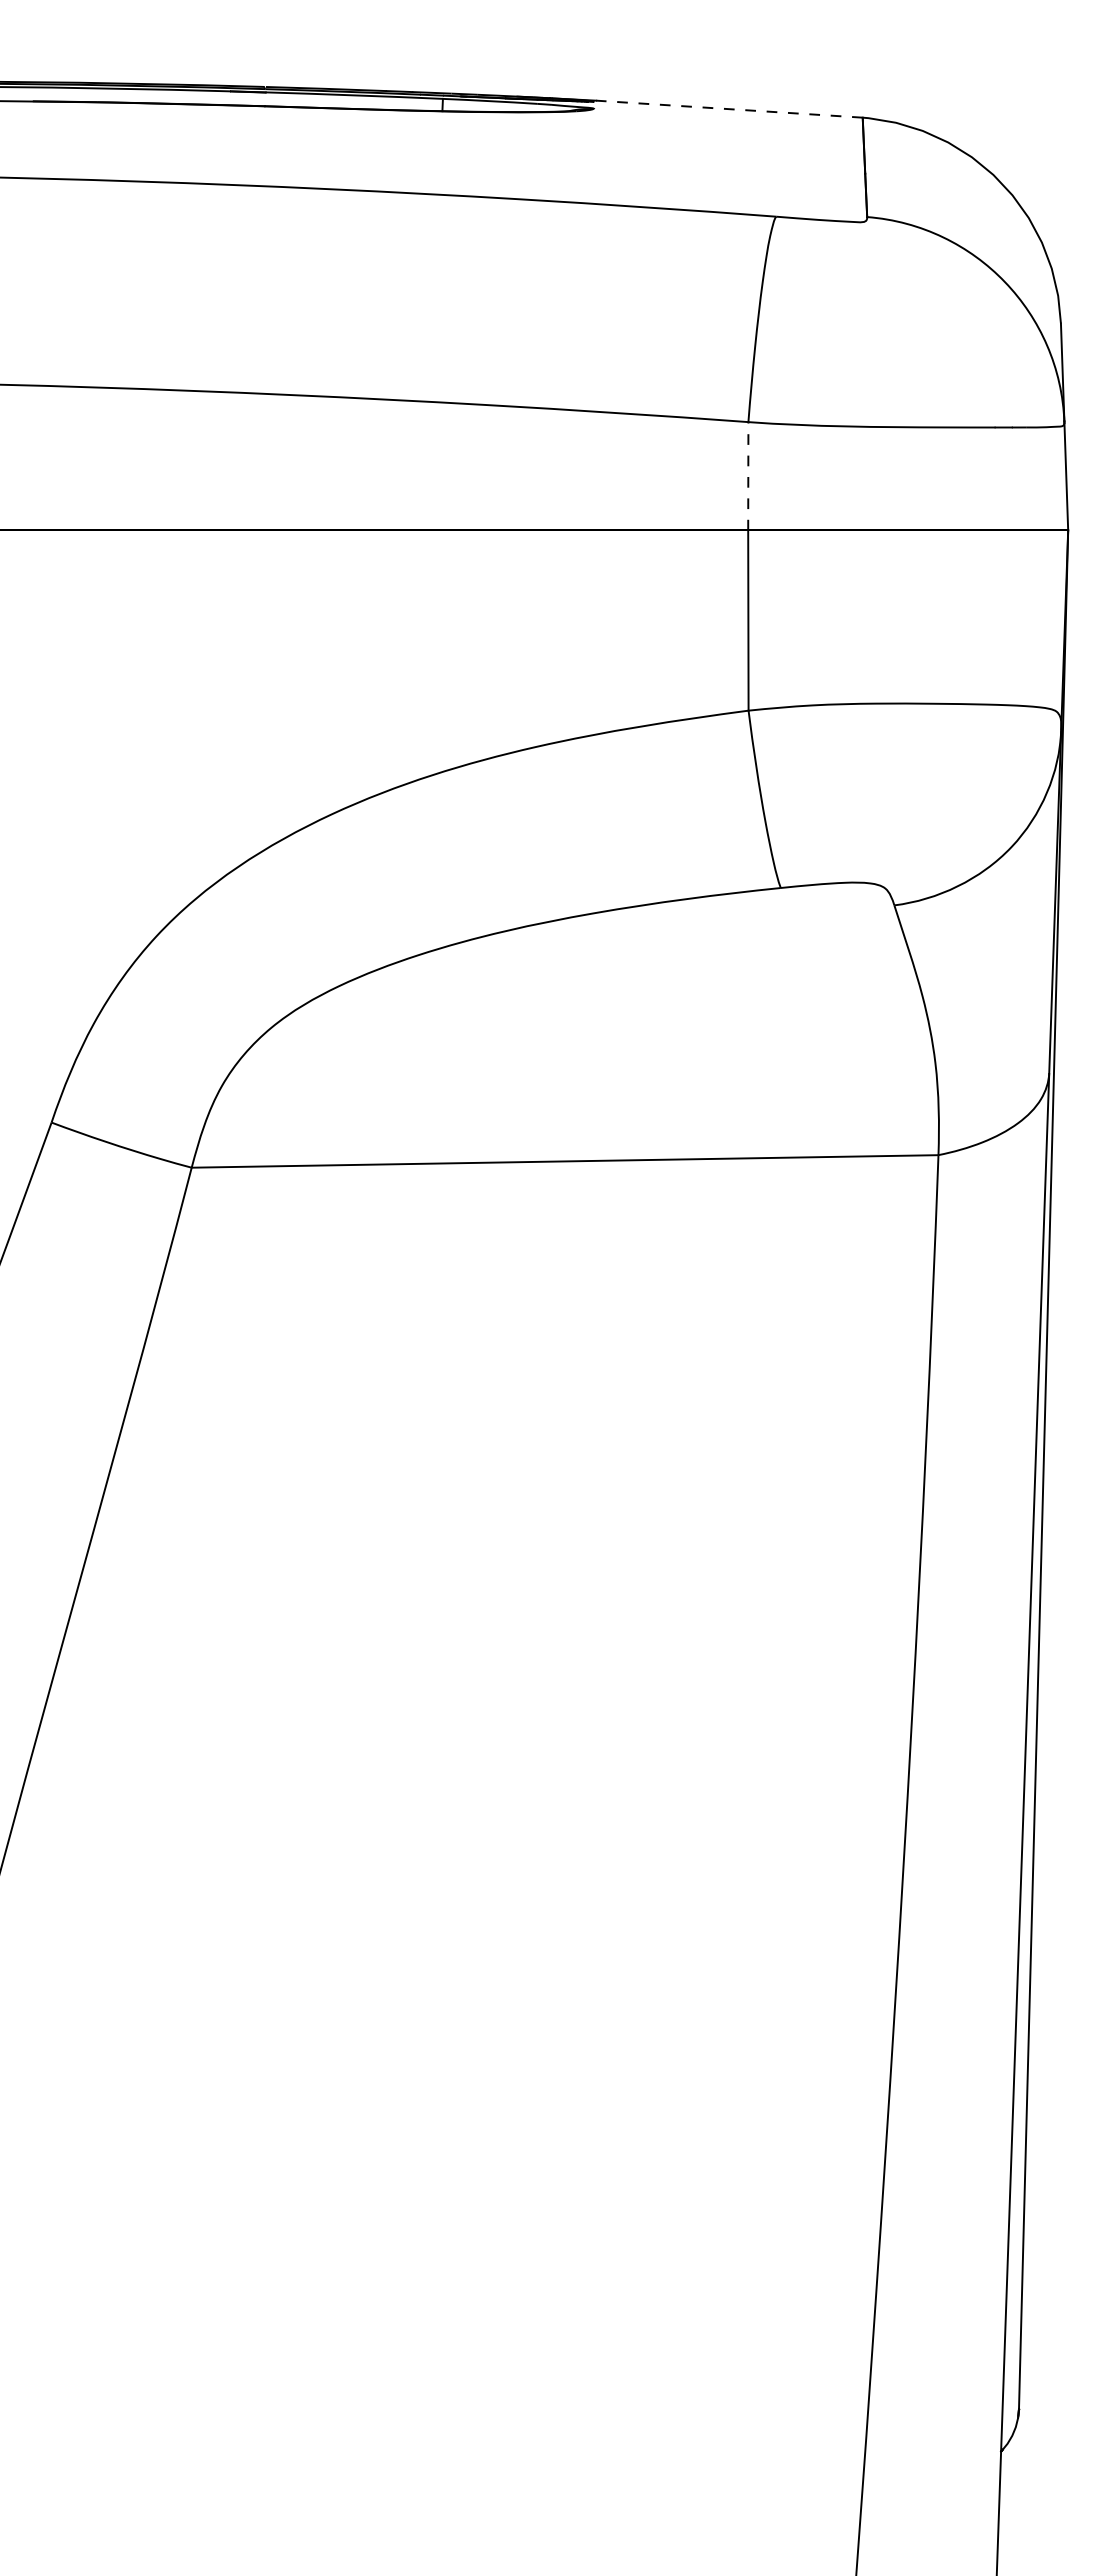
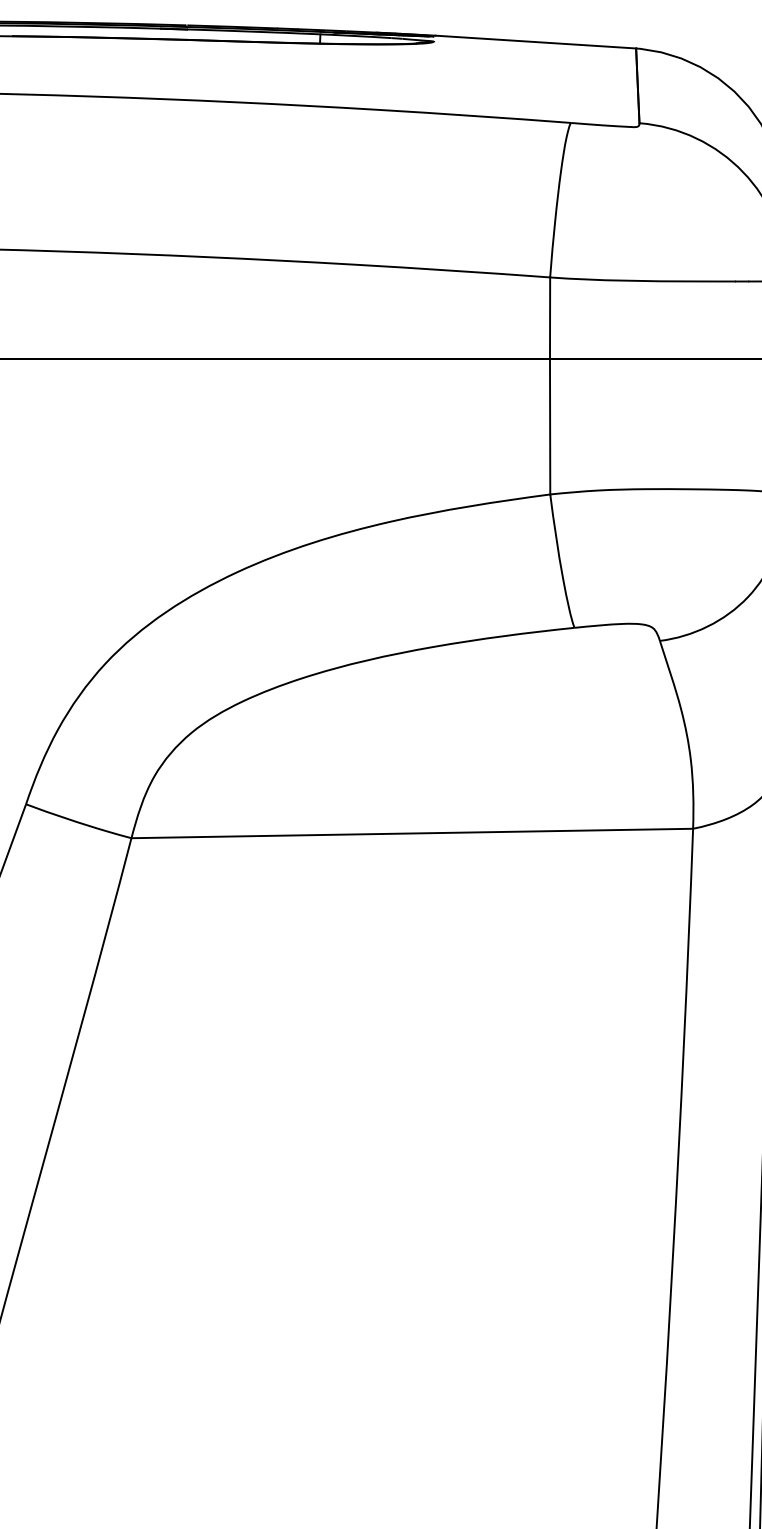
line: (729, 109) -> (535, 42), dashed -> solid
line: (748, 475) -> (550, 317), dashed -> solid

